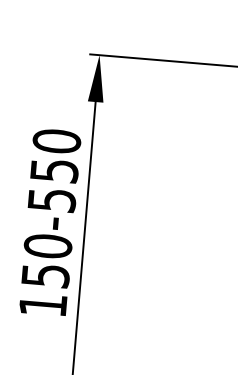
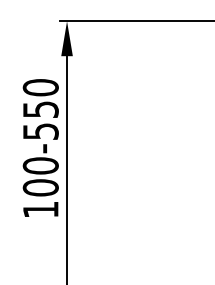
text: (45, 275) -> (40, 187), 150-550 -> 100-550

